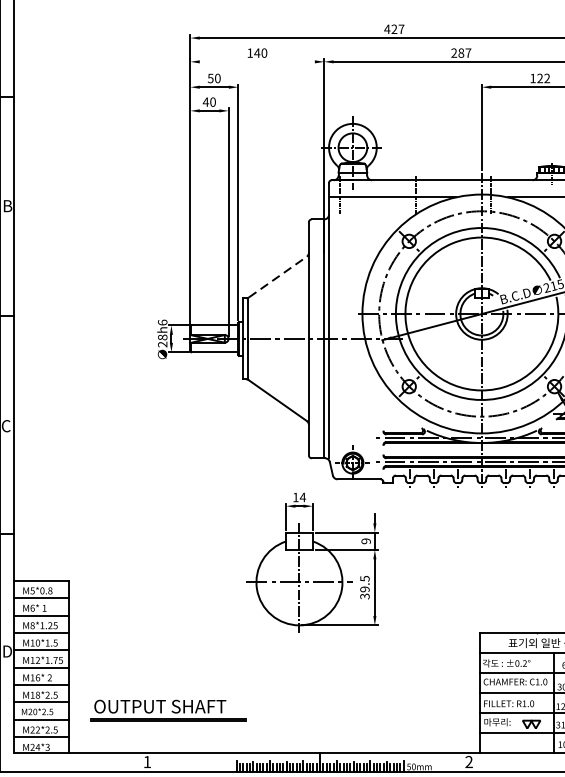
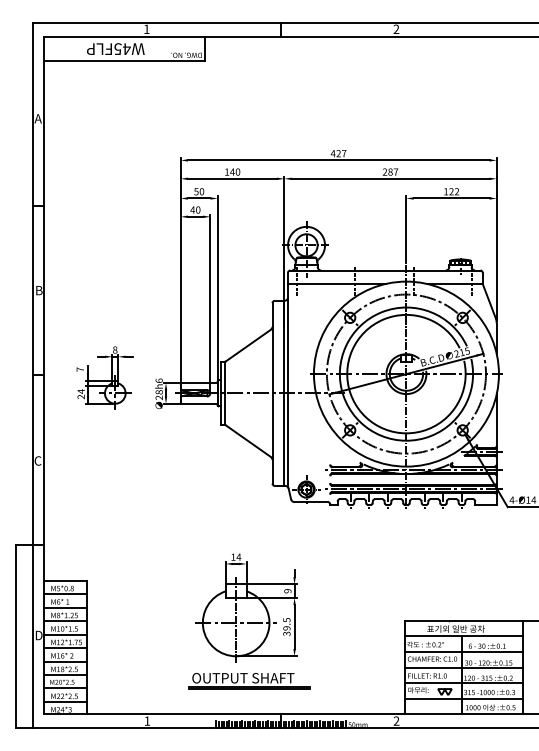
line: (257, 61) -> (232, 178), added
line: (277, 277) -> (248, 345), dashed -> solid
part: (92, 318) -> (104, 377), added
part: (312, 562) -> (246, 607), moved
part: (168, 710) -> (249, 681), moved

